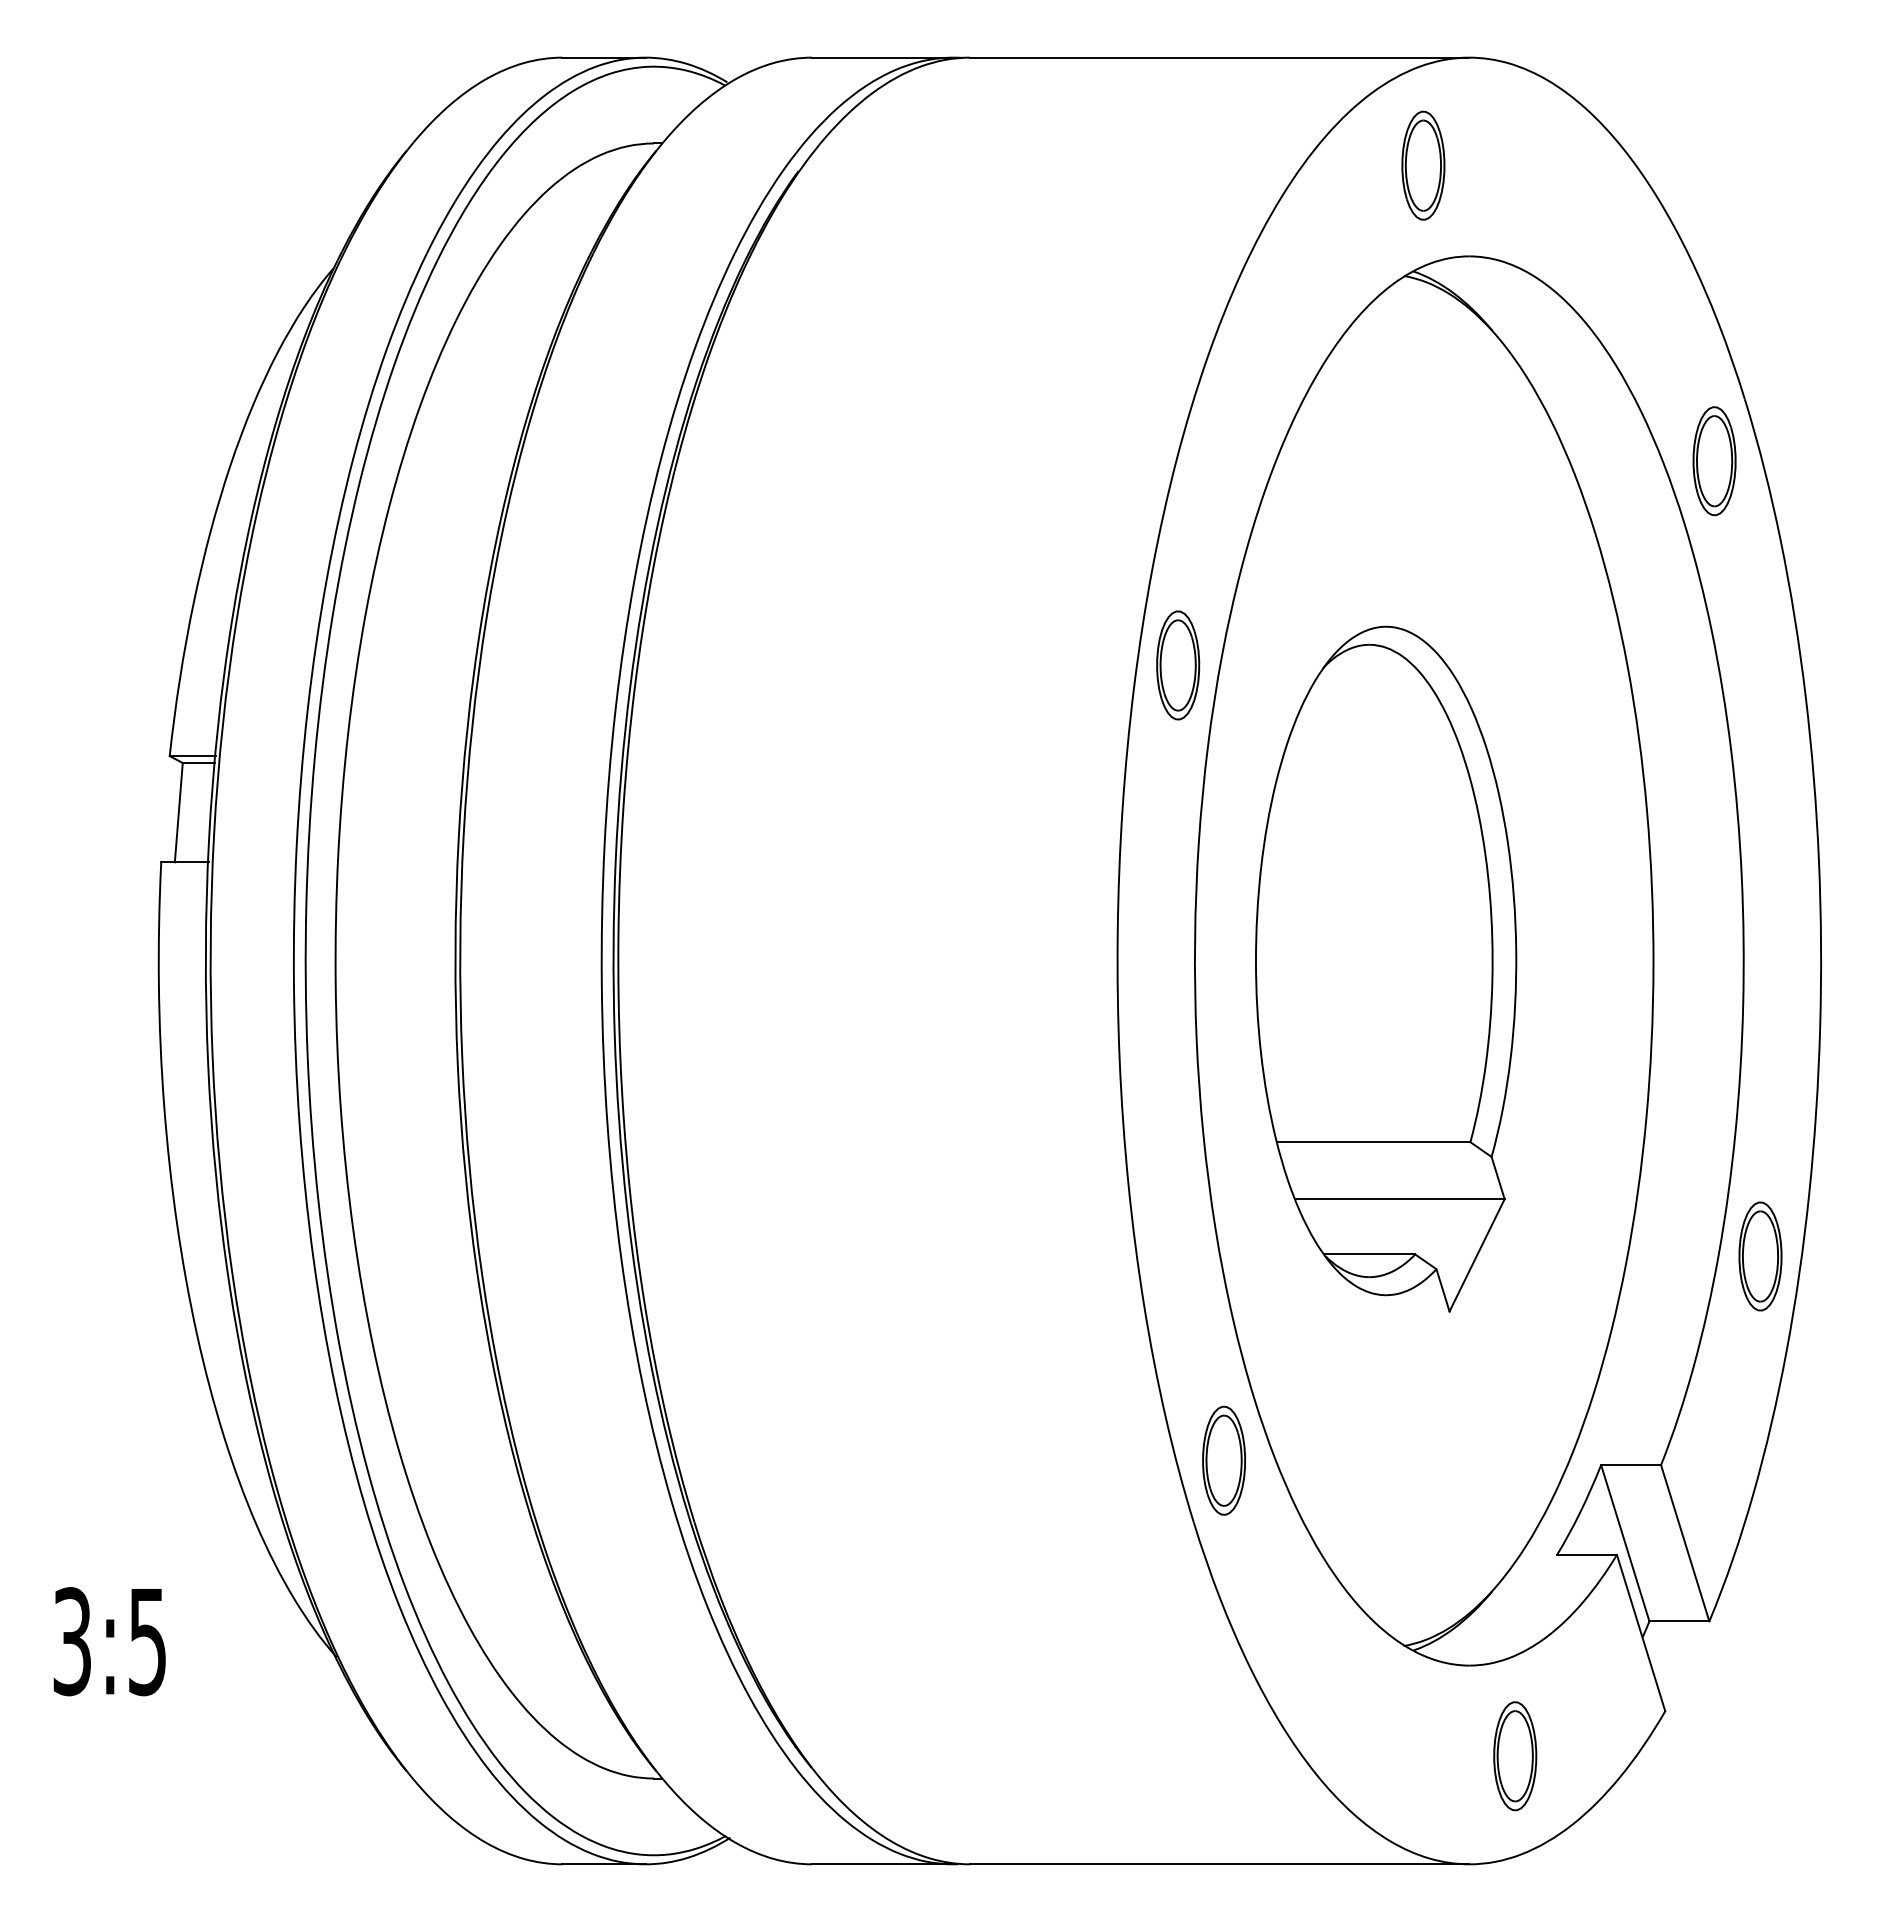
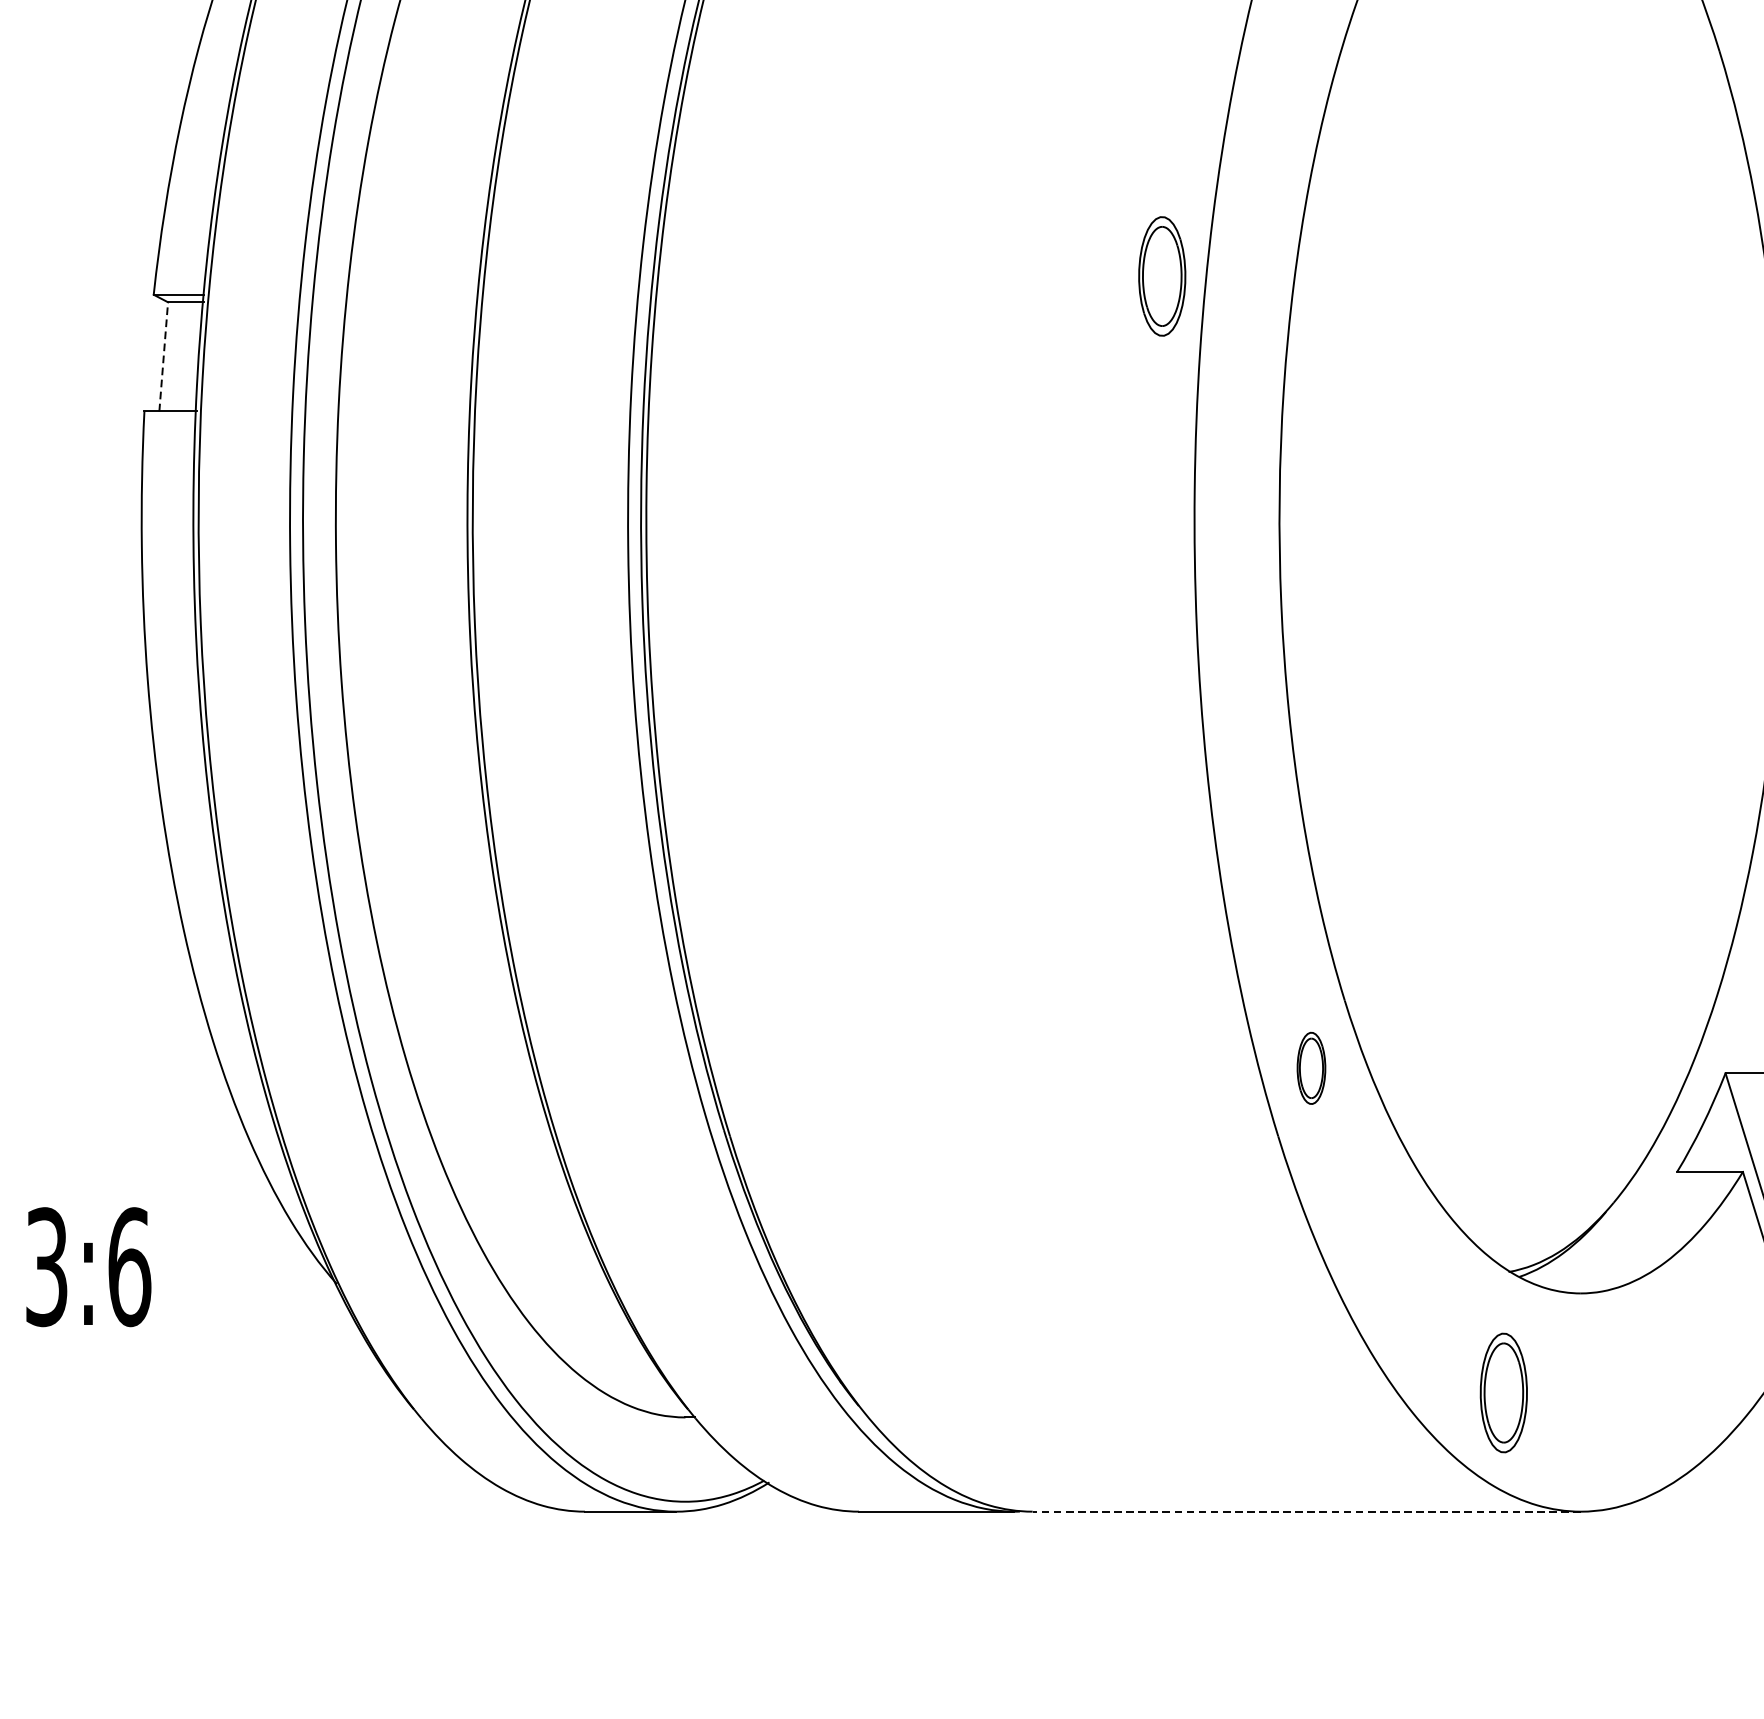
part: (1178, 665) -> (1162, 276), moved
line: (178, 812) -> (163, 356), solid -> dashed
part: (1386, 968) -> (1489, 527), removed
part: (1223, 1460) -> (1310, 1068), size x0.6
text: (147, 1641) -> (129, 1266), 3:5 -> 3:6
part: (1515, 1756) -> (1504, 1393), moved
line: (1219, 1864) -> (1306, 1511), solid -> dashed

